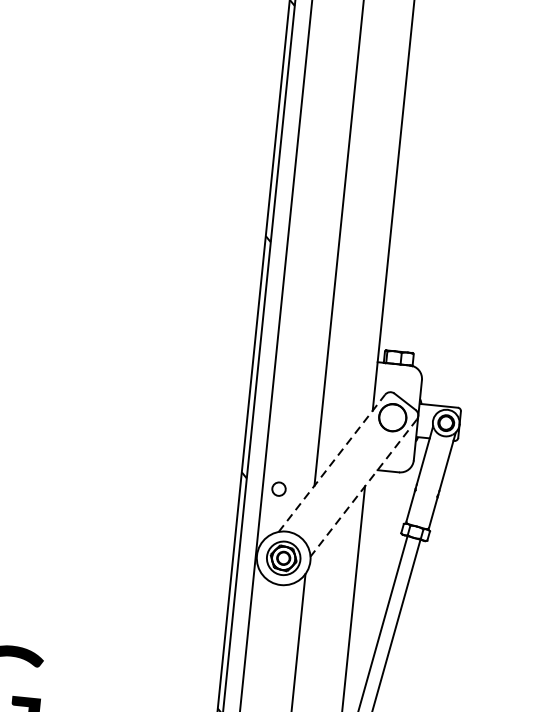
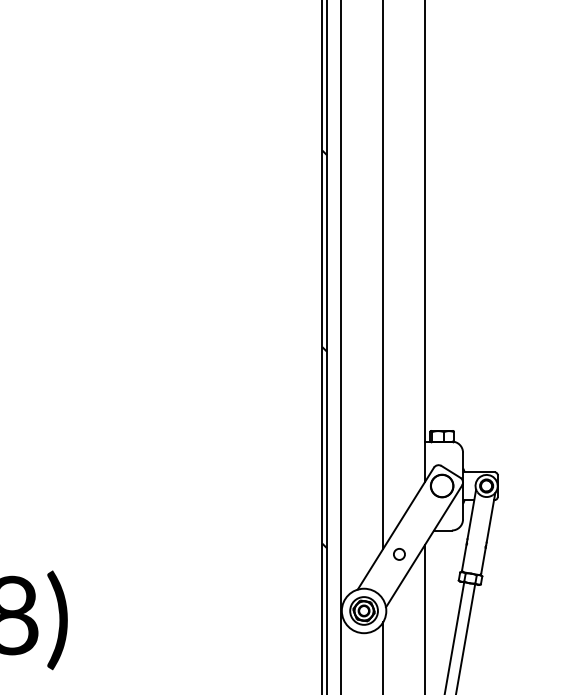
line: (331, 463) -> (395, 528), dashed -> solid
line: (364, 488) -> (424, 546), dashed -> solid
circle: (279, 489) -> (399, 554), moved

